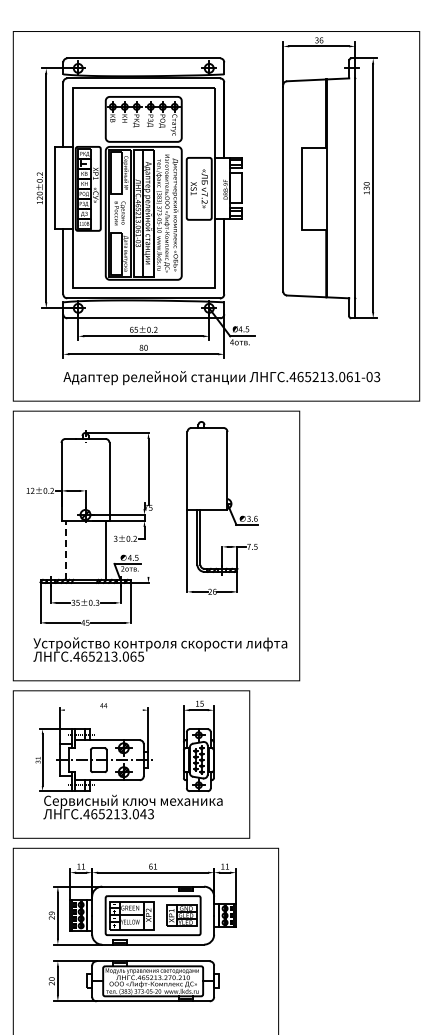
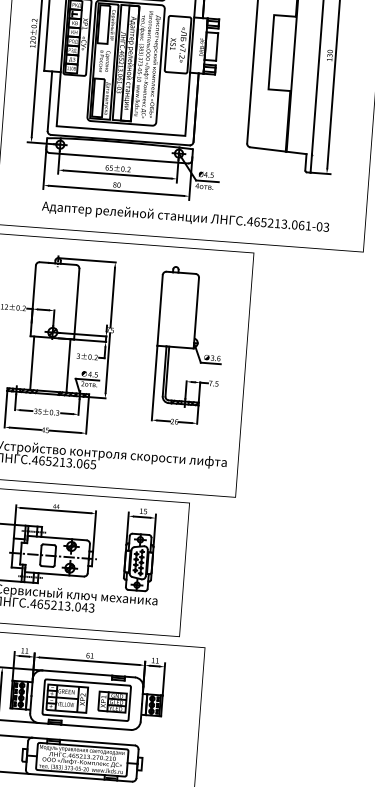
part: (222, 507) -> (189, 345), moved
line: (148, 543) -> (107, 362), added
line: (65, 549) -> (32, 362), dashed -> solid
line: (103, 710) -> (55, 510), added

